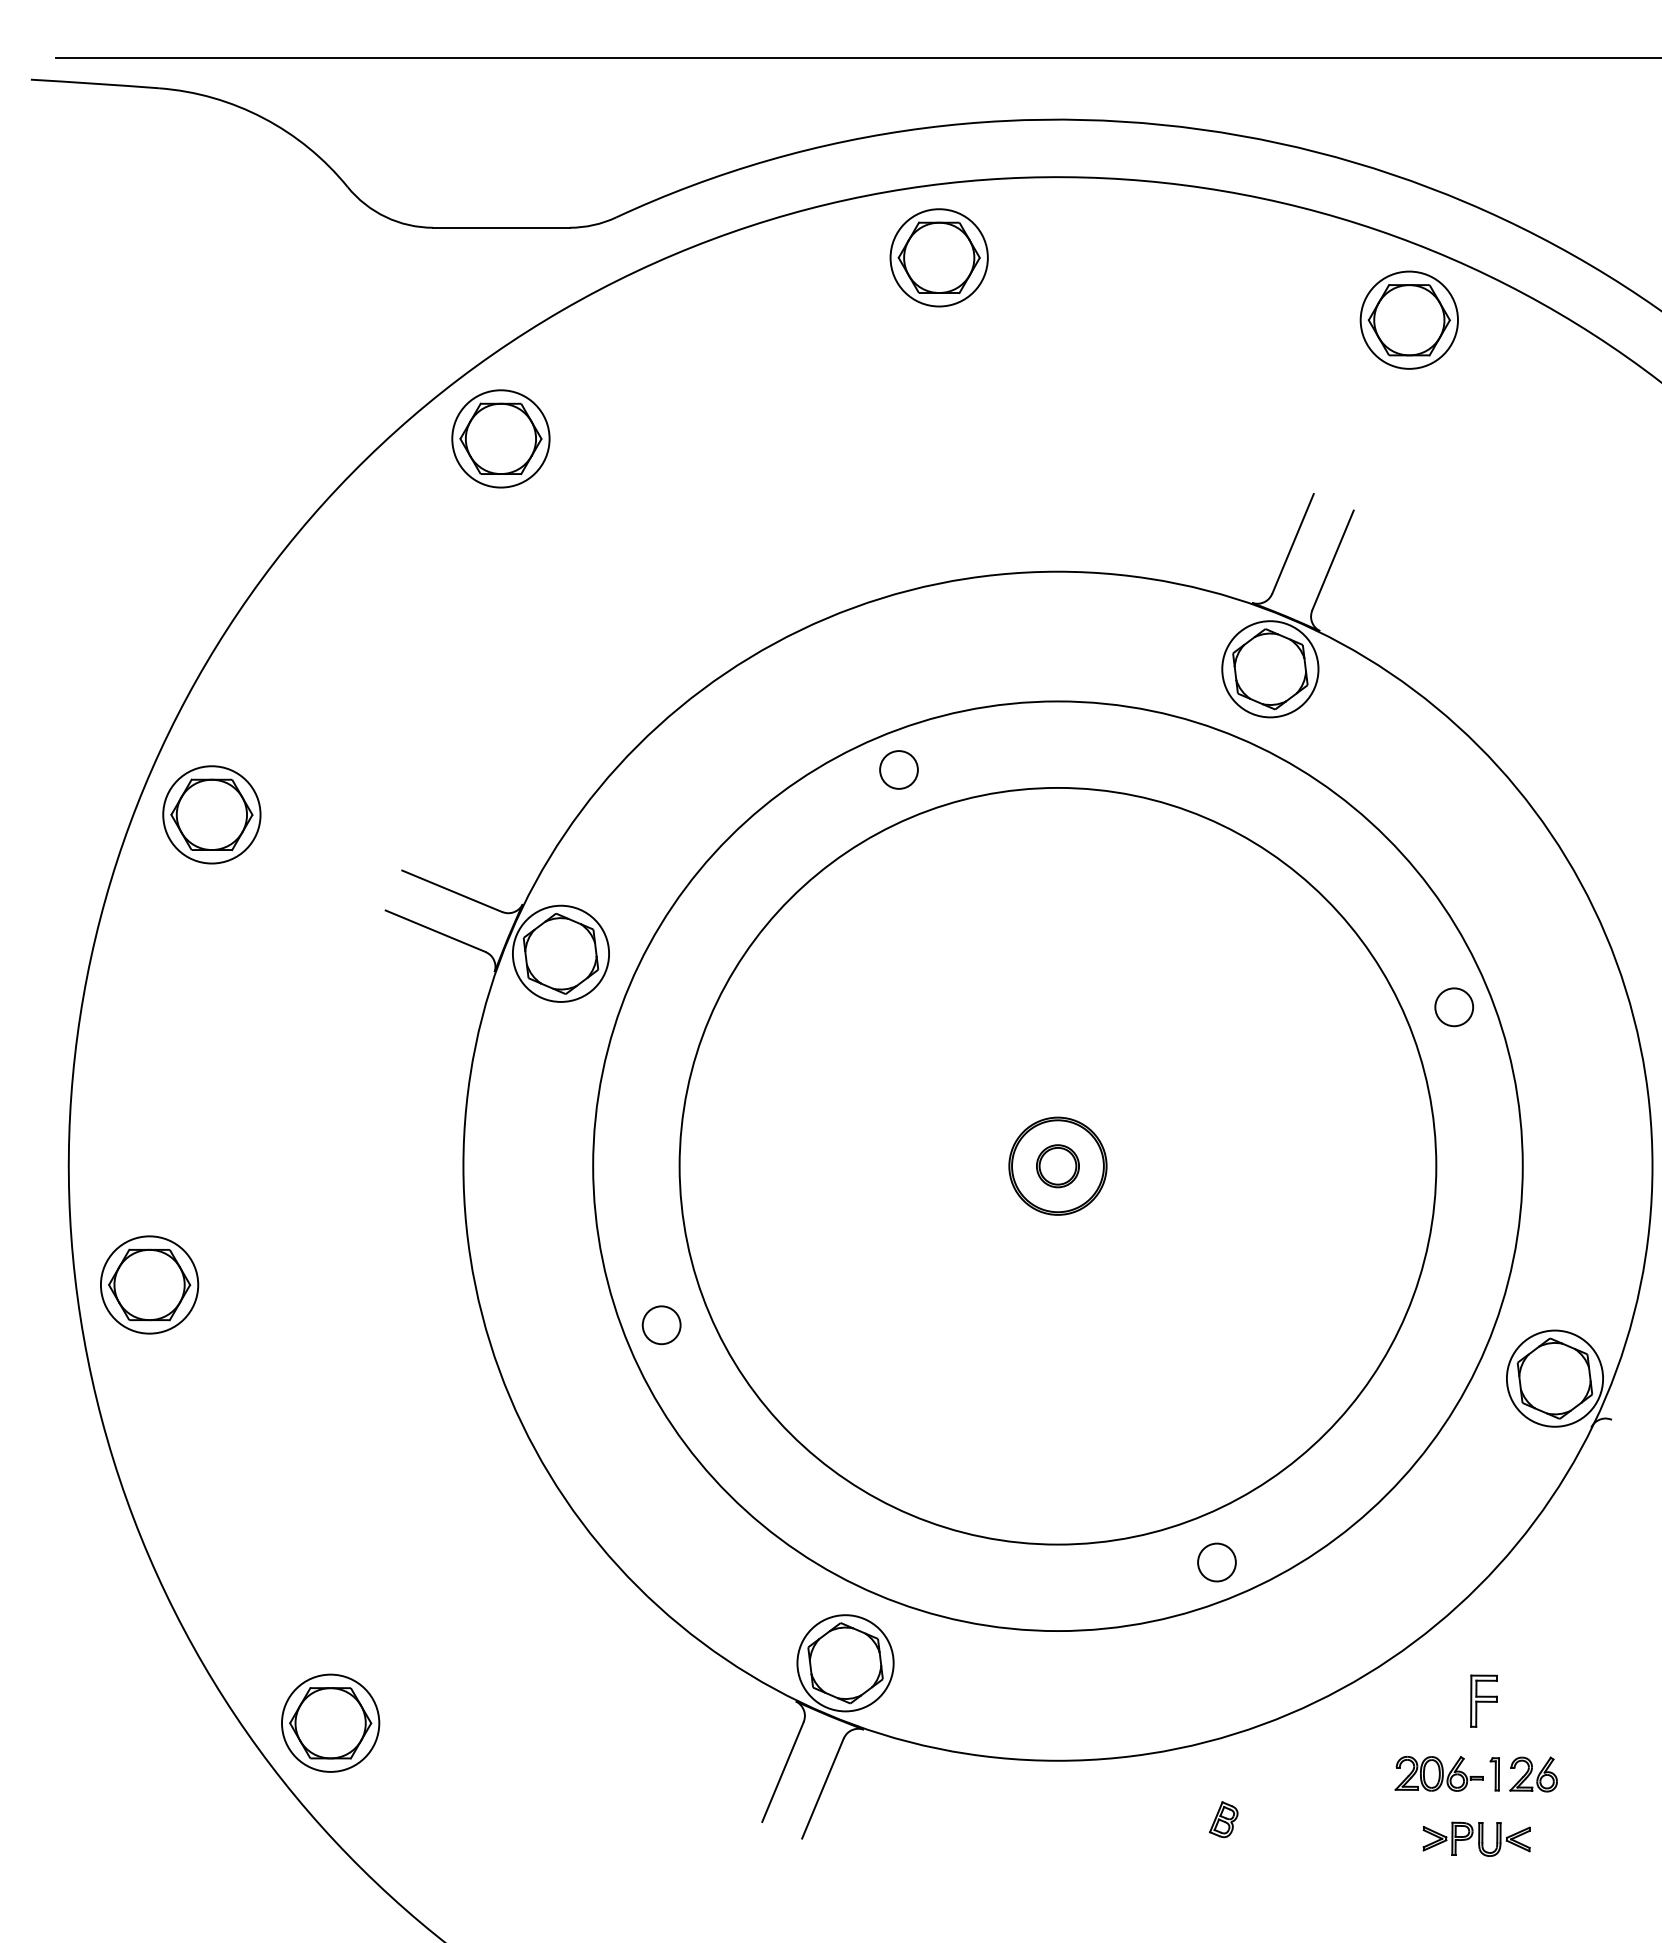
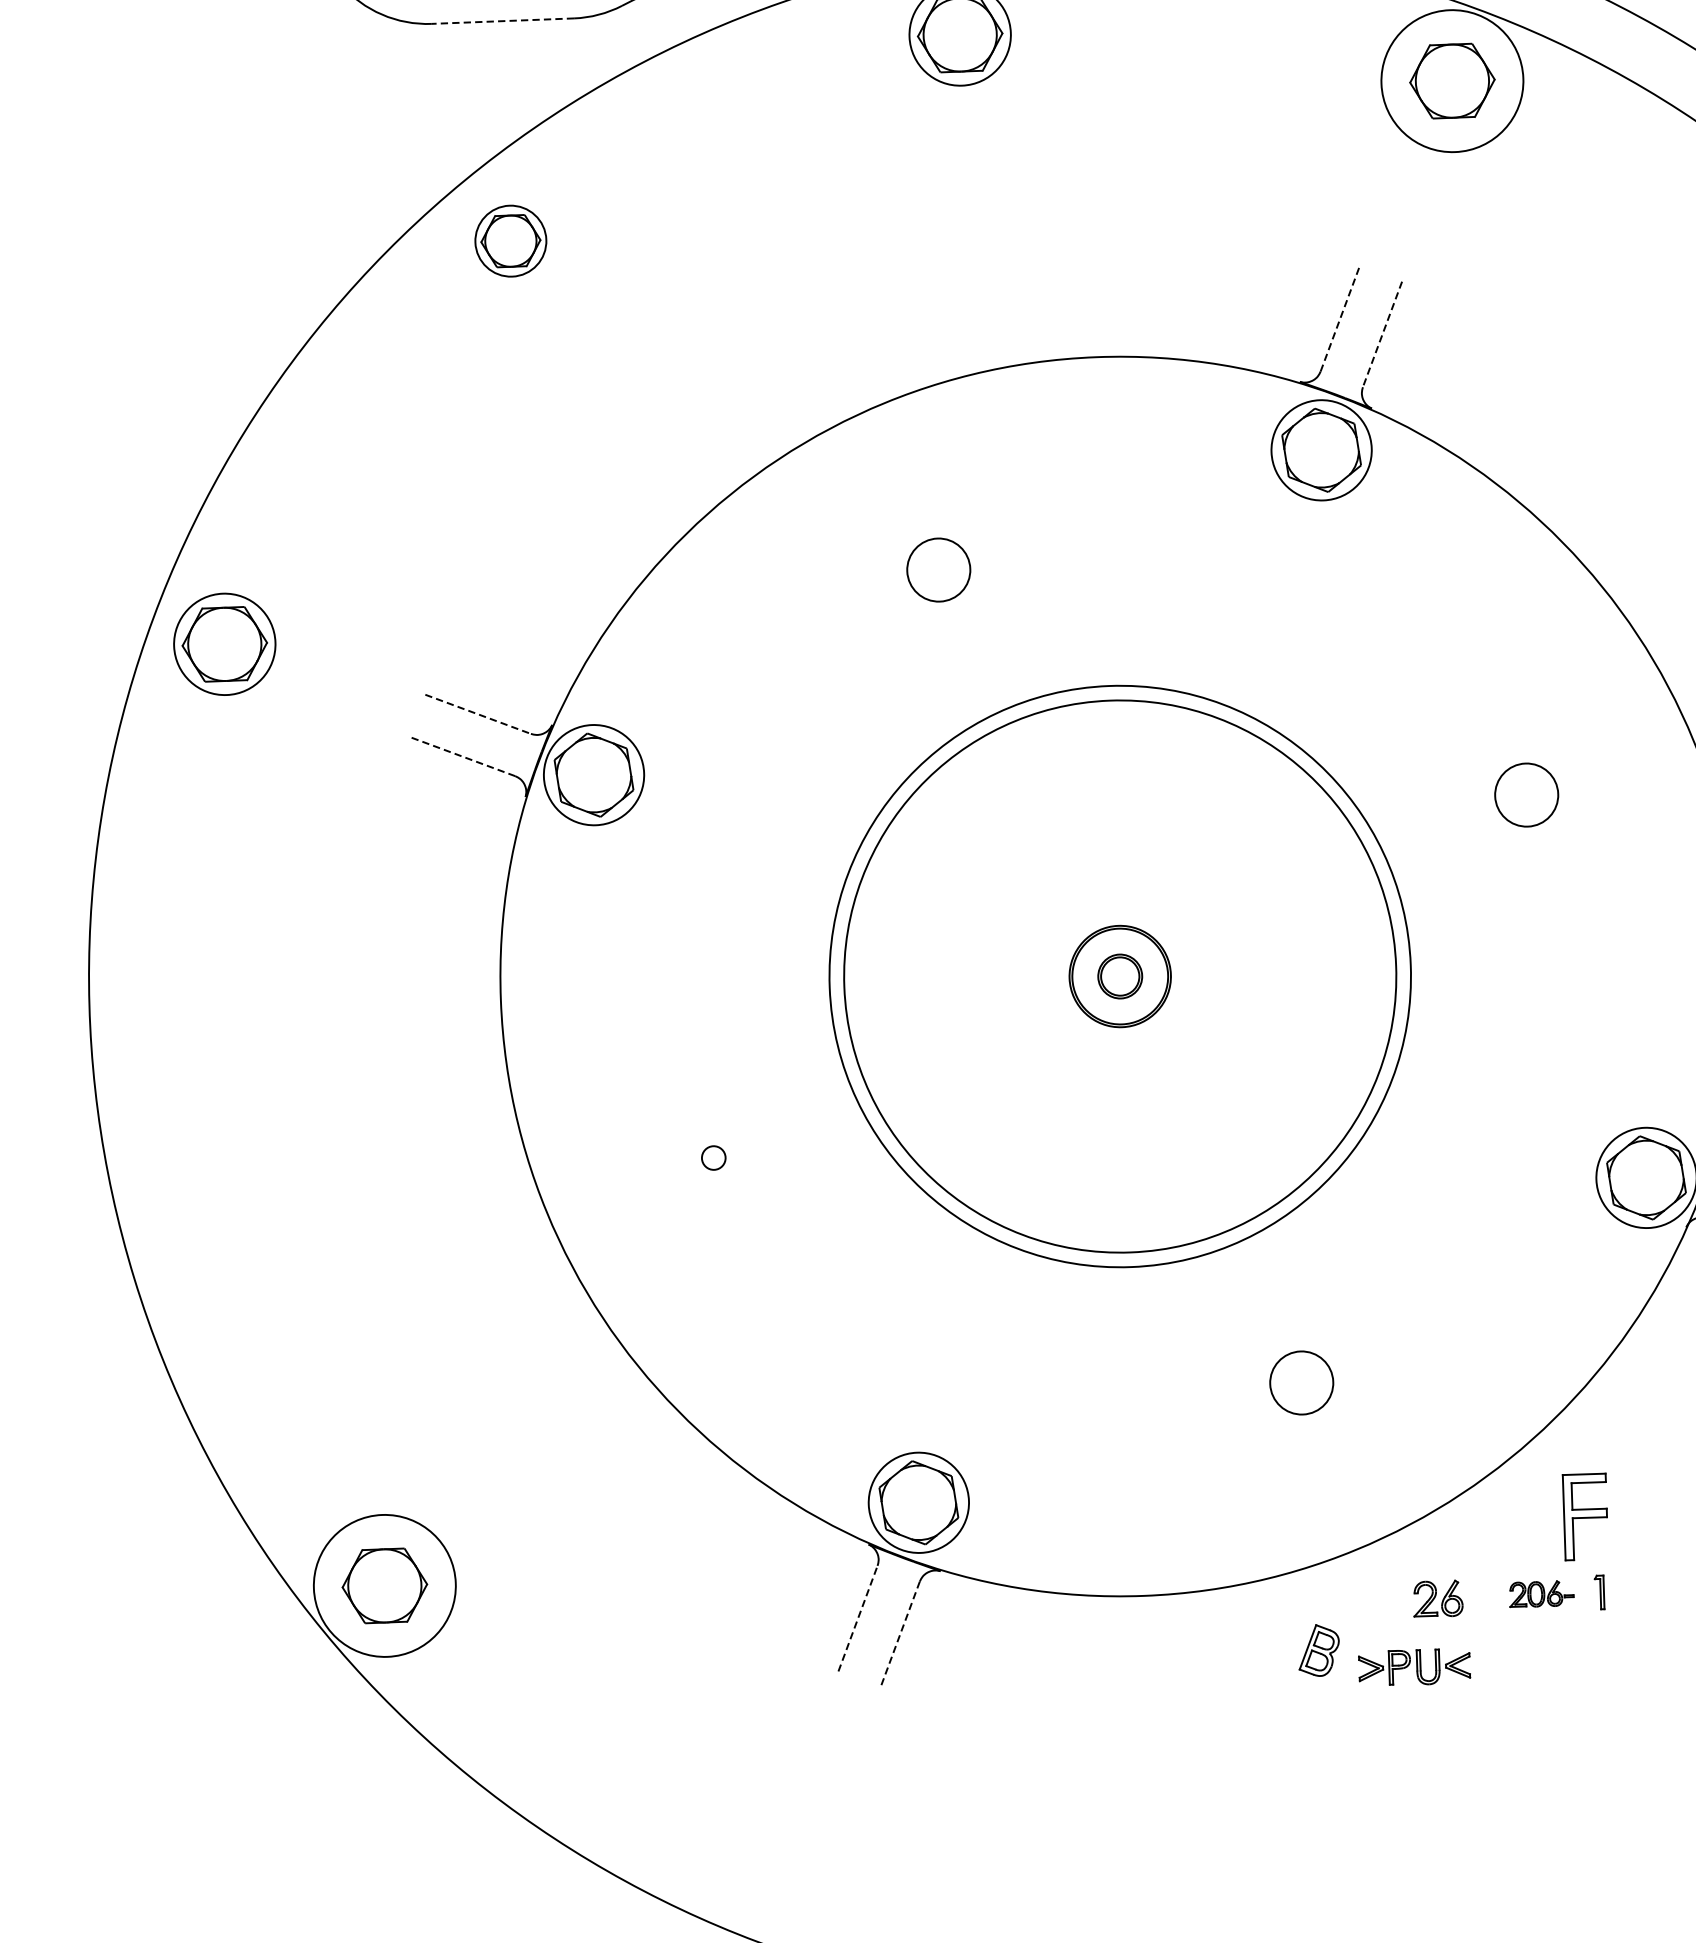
line: (500, 227) -> (501, 20), solid -> dashed
circle: (1408, 319) -> (1451, 80), size x1.4
part: (500, 438) -> (510, 240), size x0.7
line: (1293, 543) -> (1340, 318), solid -> dashed
line: (1333, 560) -> (1383, 334), solid -> dashed
circle: (898, 769) -> (938, 569), size x1.6
line: (452, 891) -> (478, 714), solid -> dashed
line: (435, 931) -> (462, 756), solid -> dashed
circle: (1454, 1007) -> (1526, 795), size x1.6
circle: (1057, 1165) -> (1119, 975), size x0.7
circle: (1057, 1166) -> (1119, 976), size x0.6
part: (149, 1284) -> (178, 1136), removed
circle: (661, 1325) -> (713, 1158), size x0.6
circle: (1216, 1562) -> (1301, 1382), size x1.6
part: (1483, 1700) -> (1584, 1516), size x1.6
circle: (330, 1722) -> (384, 1585), size x1.4
line: (783, 1771) -> (858, 1618), solid -> dashed
part: (1438, 1773) -> (1540, 1593), size x0.7
part: (1533, 1774) -> (1437, 1598), moved
line: (822, 1789) -> (899, 1635), solid -> dashed
part: (1223, 1819) -> (1318, 1650), size x1.4
part: (1476, 1838) -> (1414, 1666), moved

